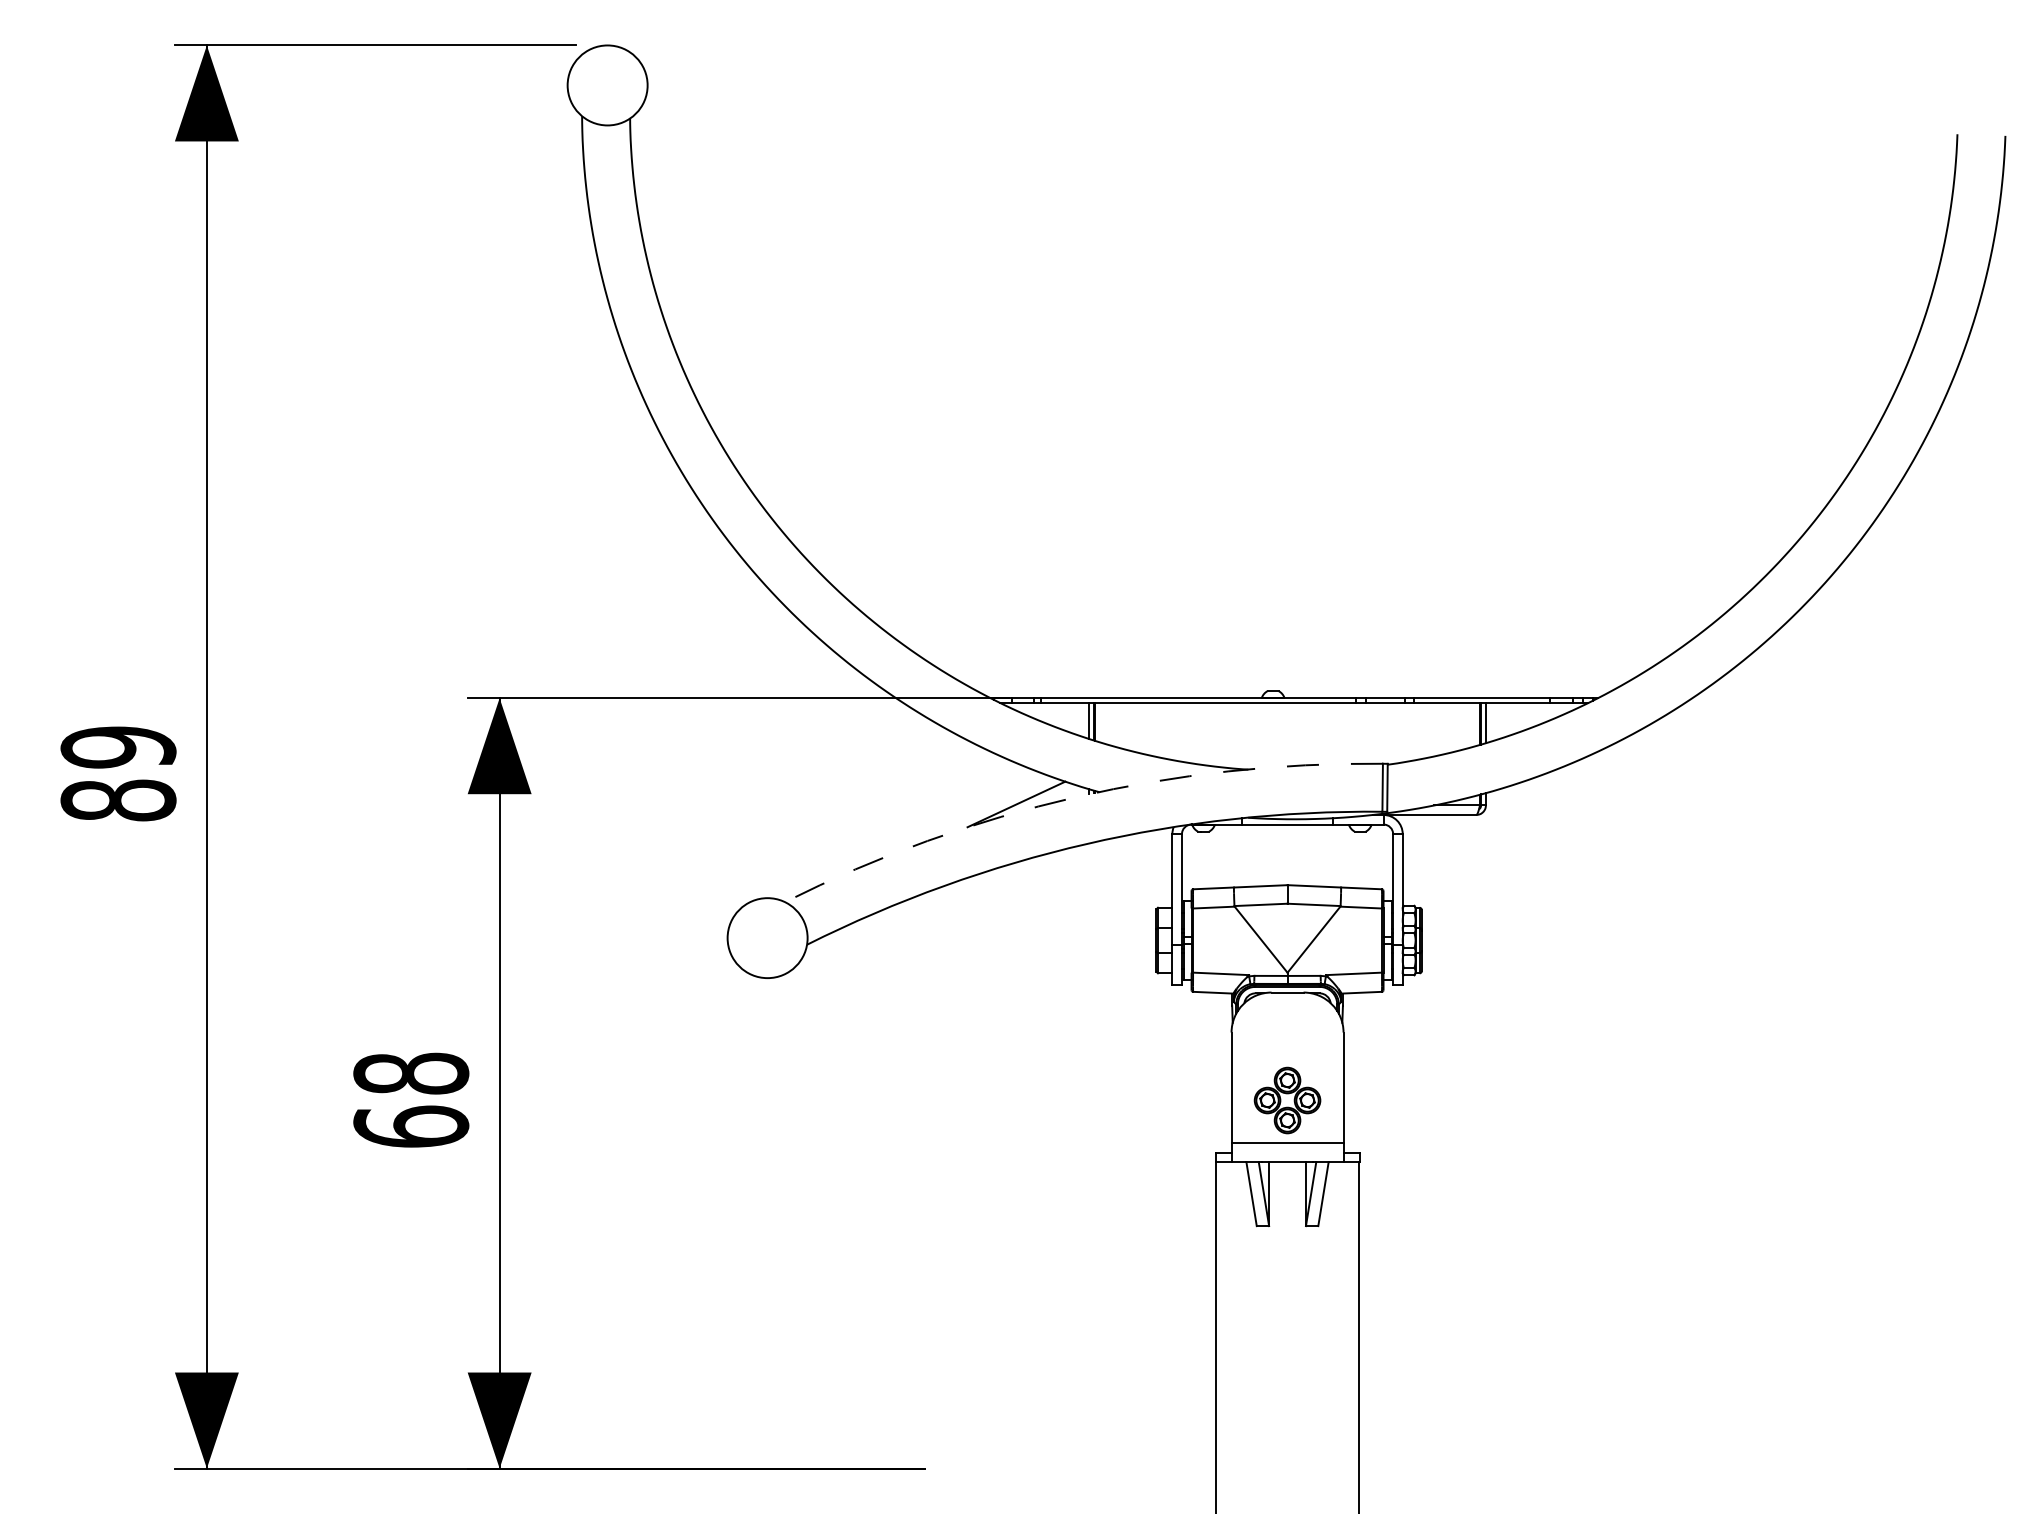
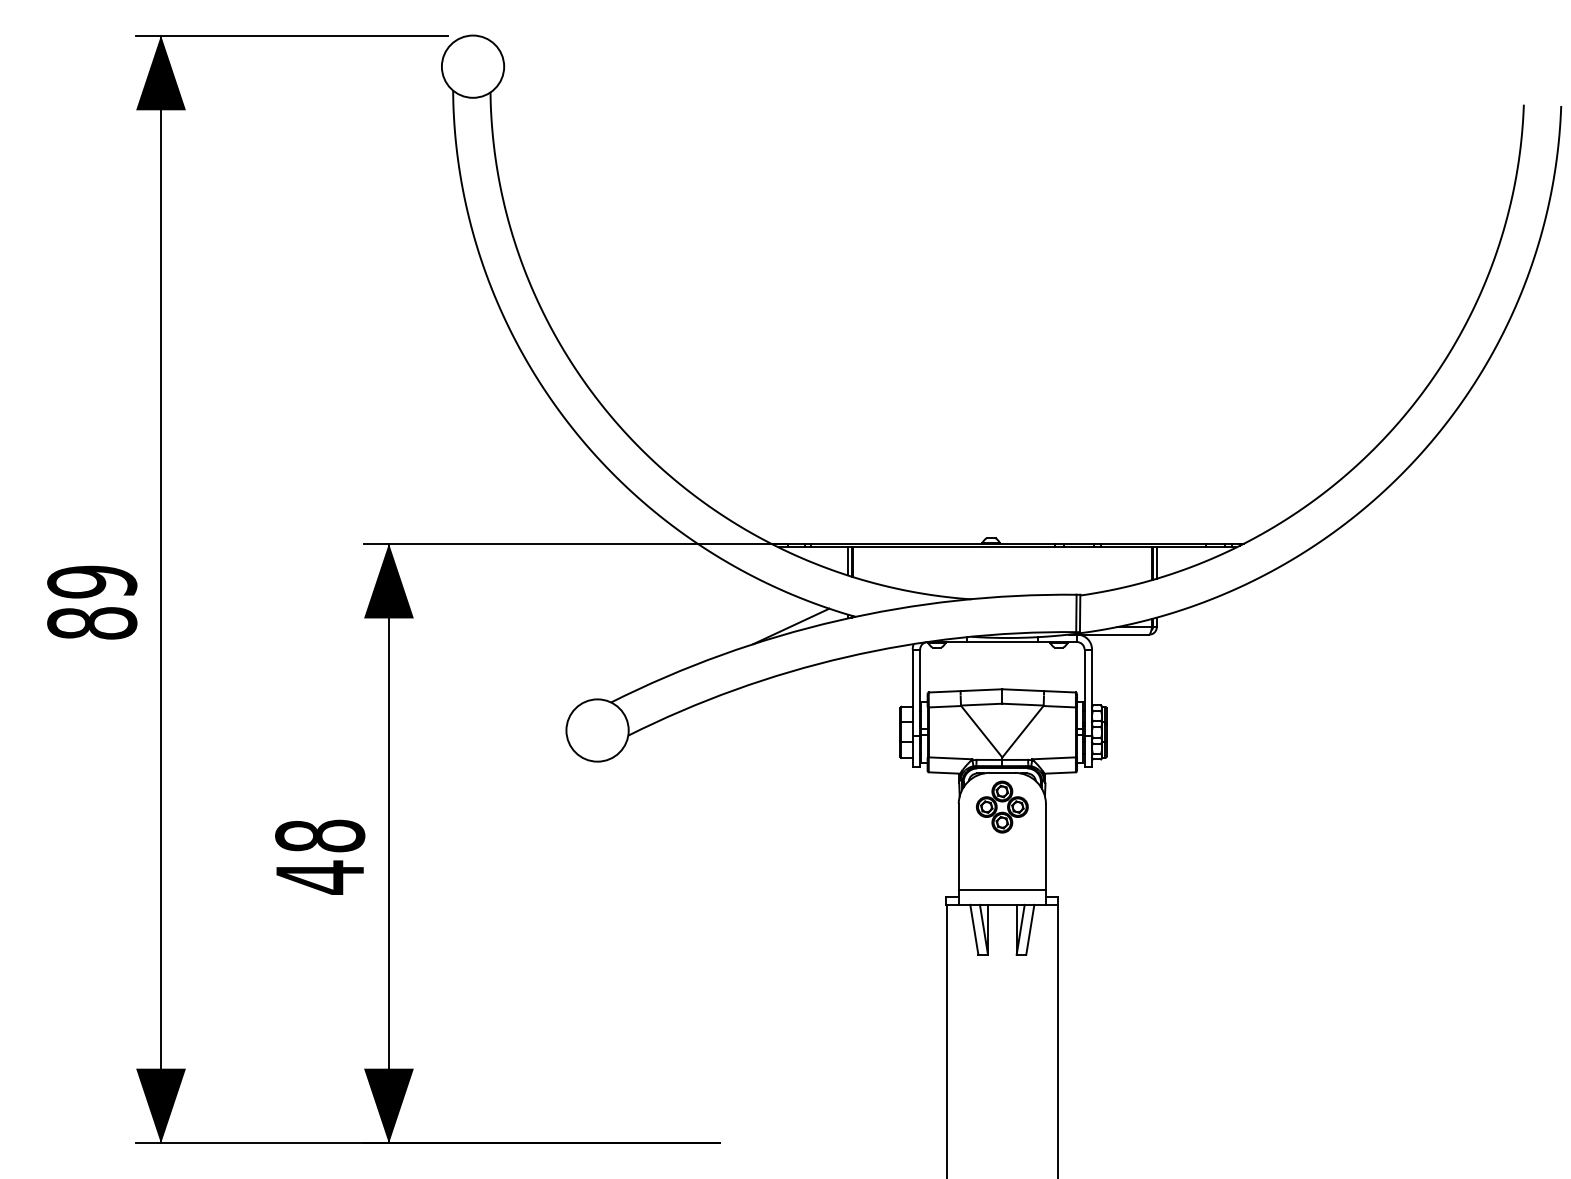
arc: (1075, 797) -> (837, 621), dashed -> solid
part: (1287, 1100) -> (1002, 807), moved
text: (411, 1127) -> (320, 877), 68 -> 48

